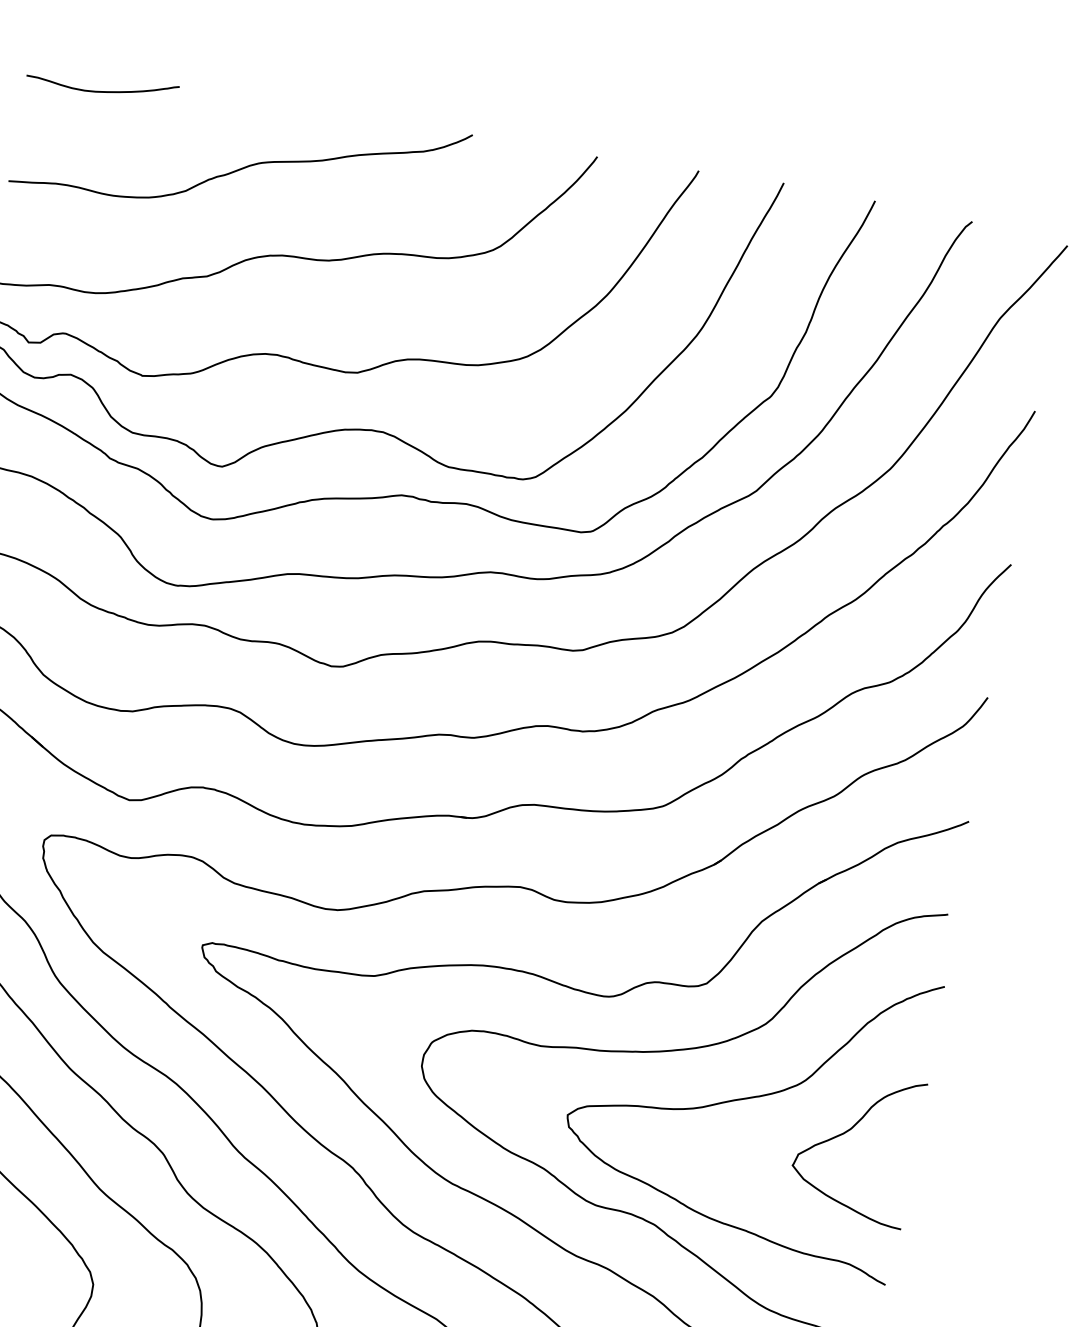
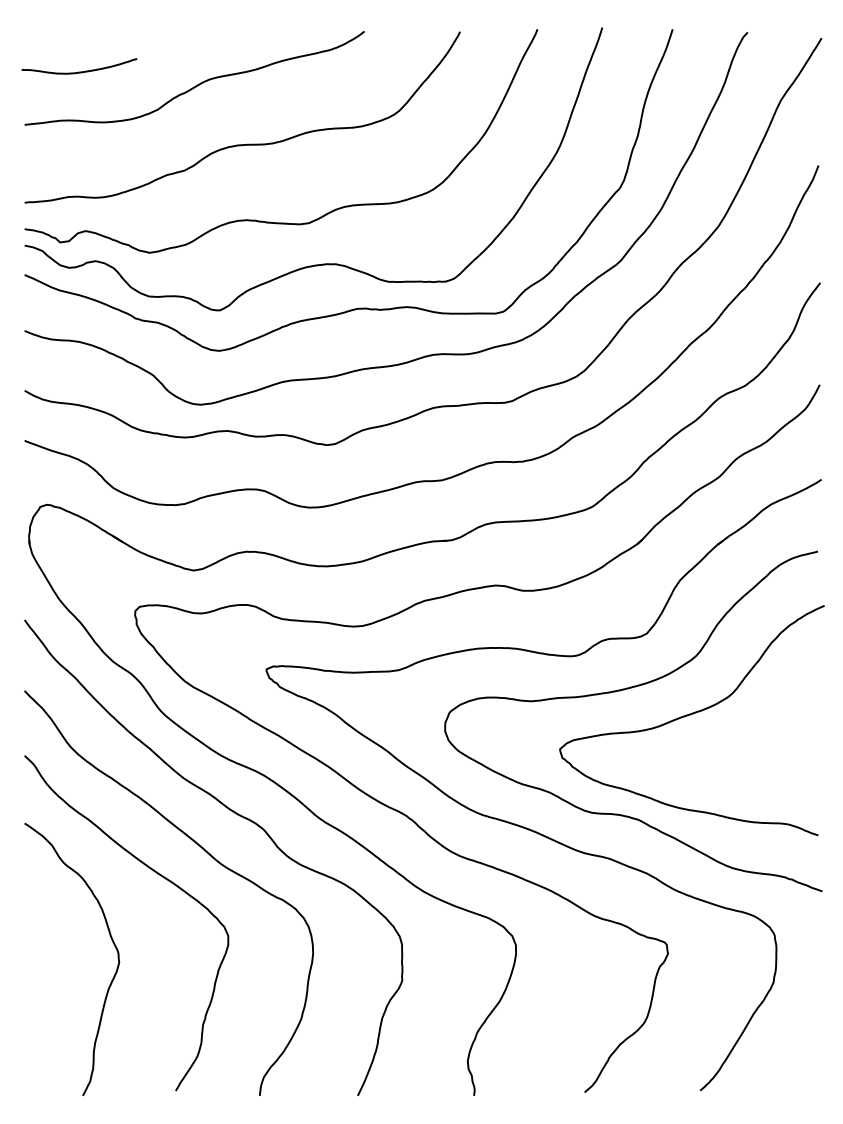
curve: (101, 90) -> (79, 71), moved
curve: (850, 1131) -> (772, 725), removed

